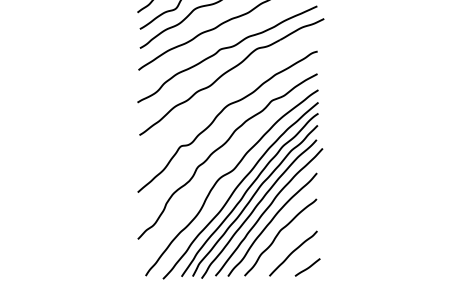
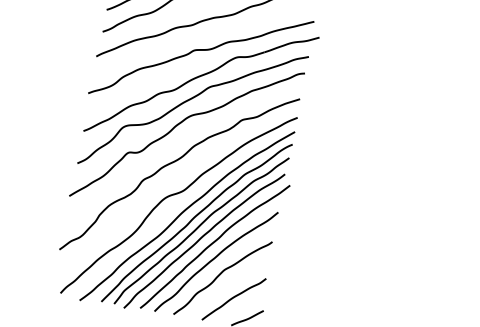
curve: (225, 92) -> (190, 100), added

